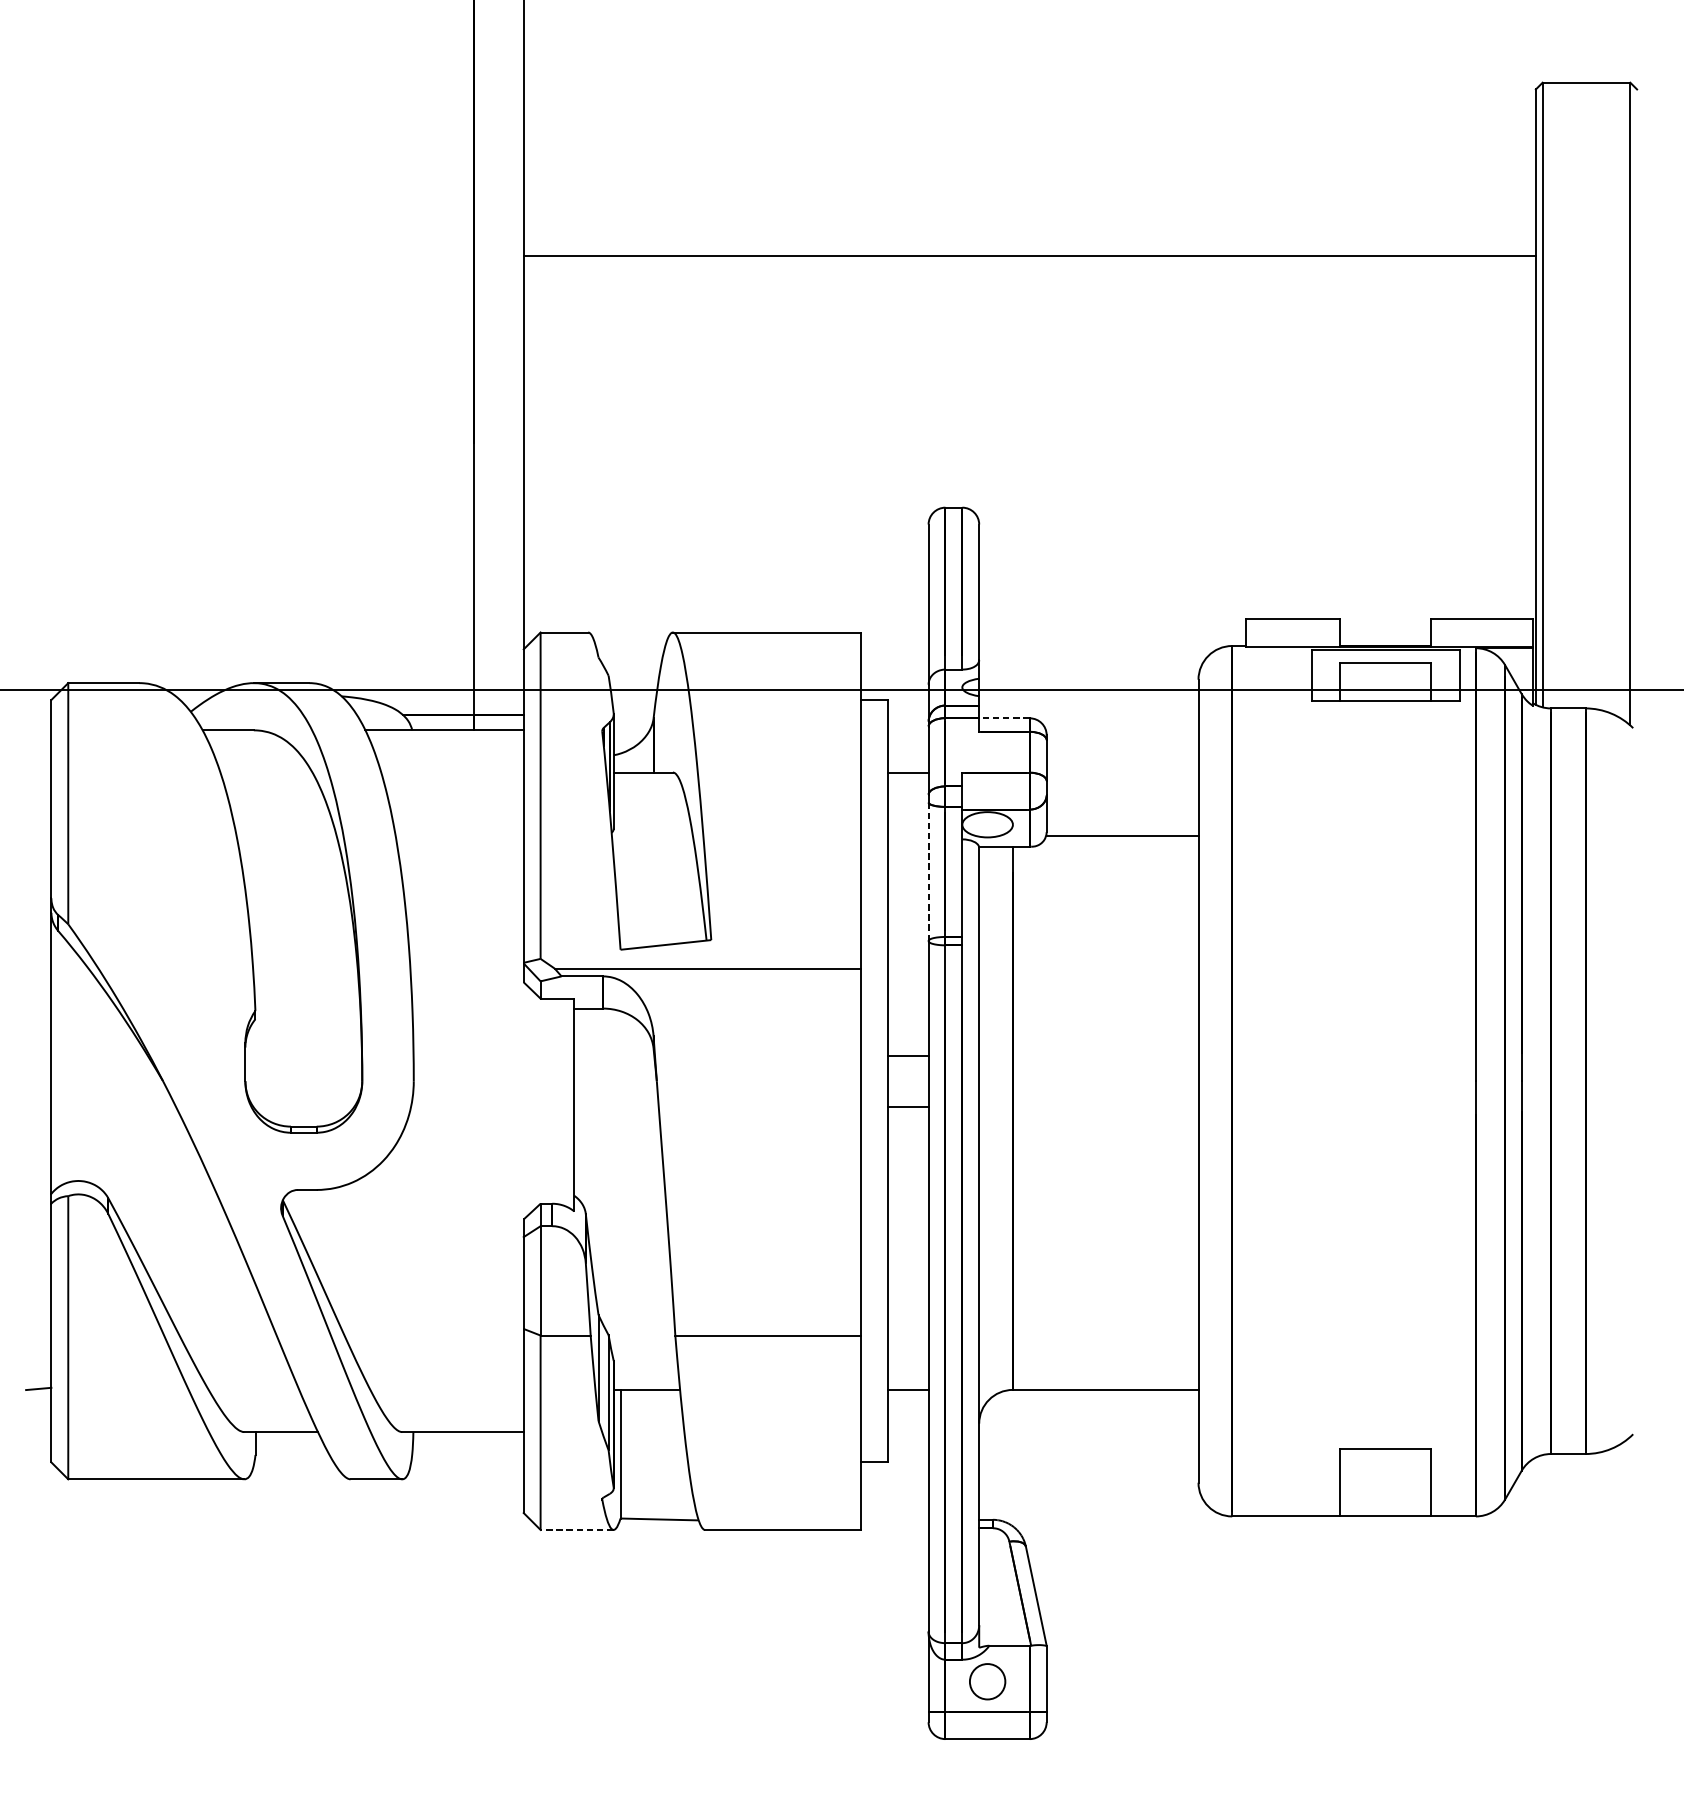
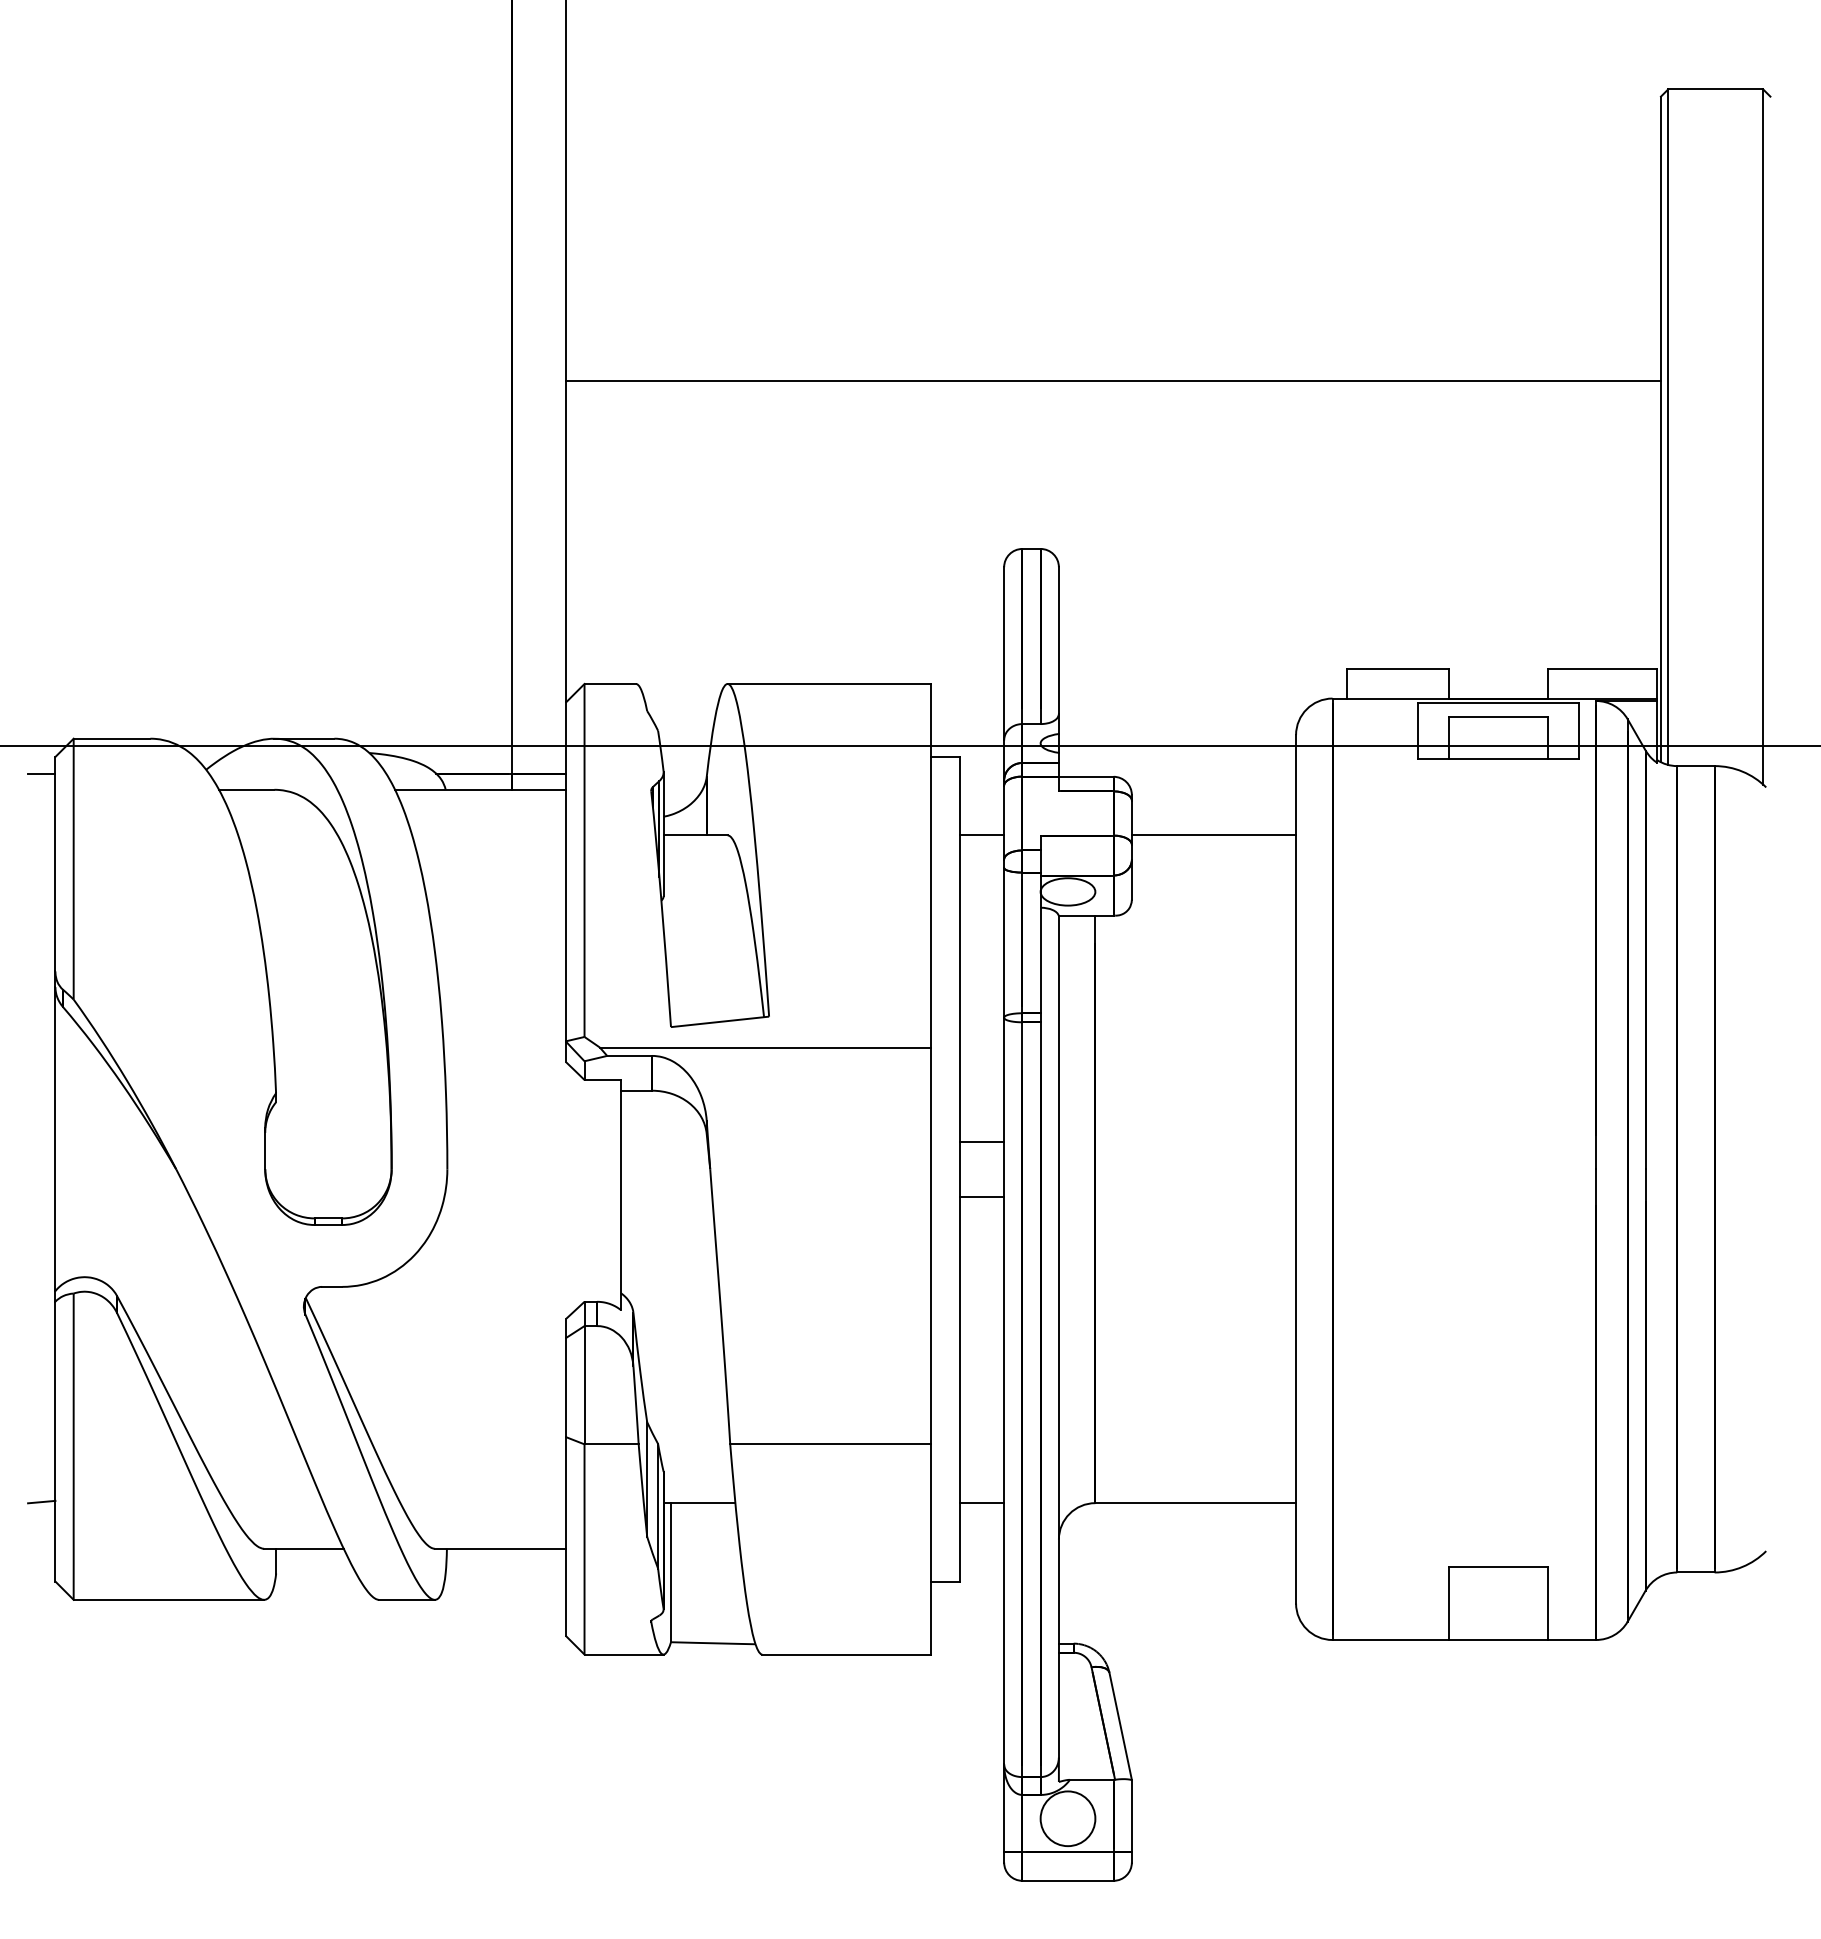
line: (1029, 255) -> (1113, 381), moved
line: (38, 715) -> (41, 773), added
line: (1003, 718) -> (1085, 776), dashed -> solid
line: (1122, 836) -> (1213, 835), moved
line: (928, 871) -> (1004, 942), dashed -> solid
line: (576, 1529) -> (623, 1654), dashed -> solid
circle: (987, 1681) -> (1067, 1818), size x1.43

